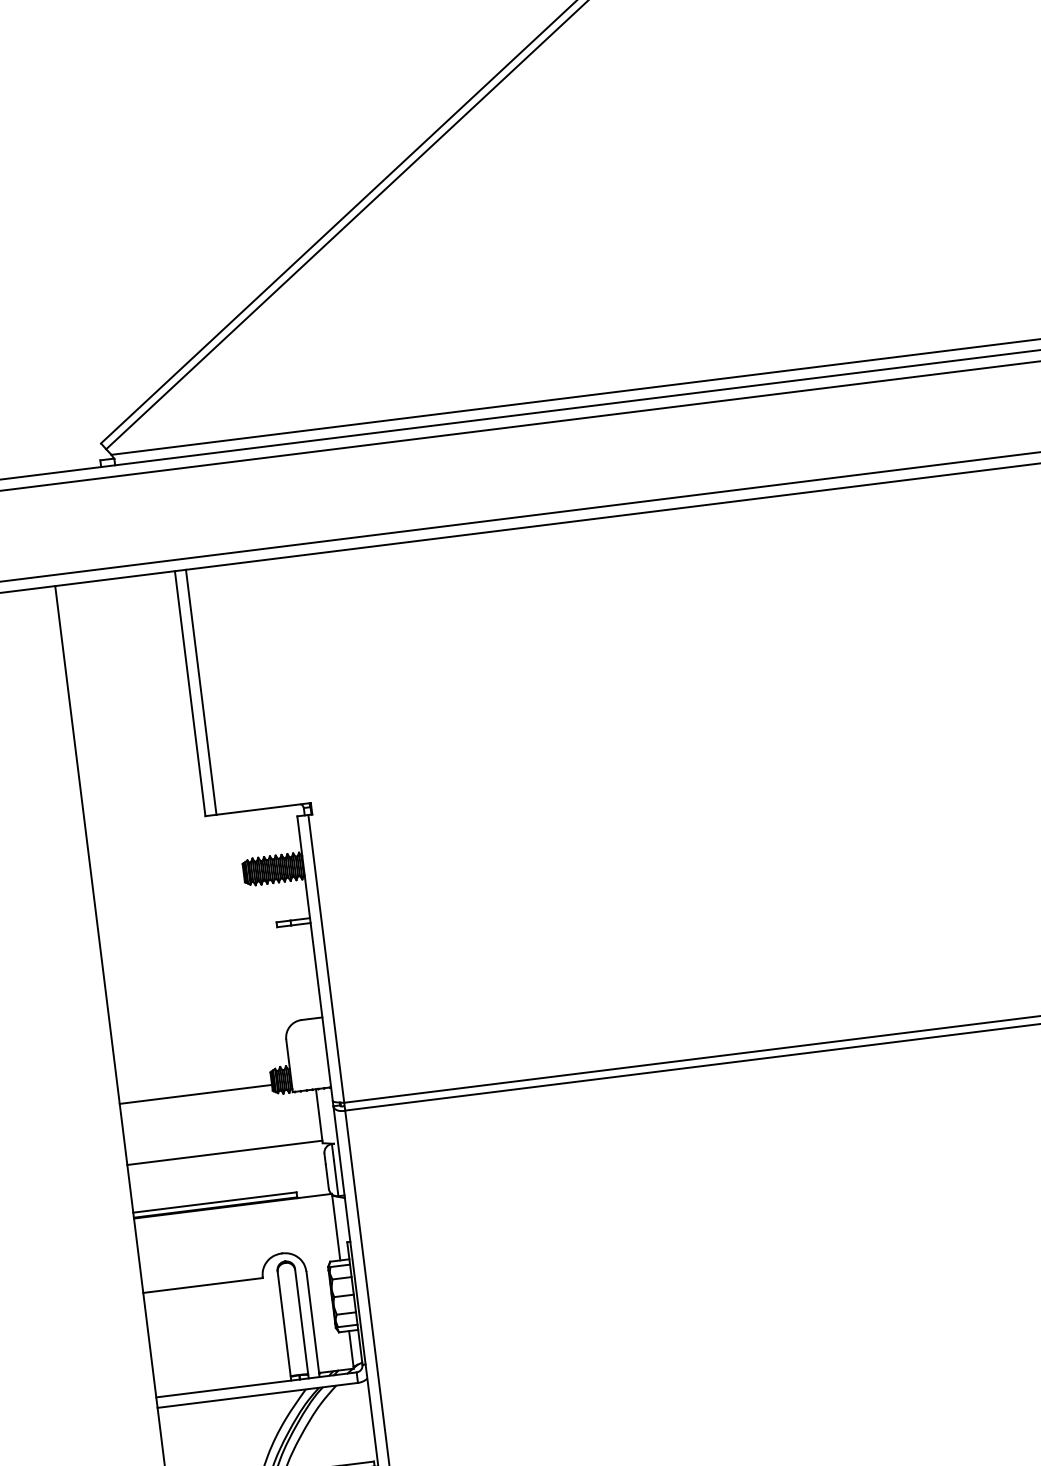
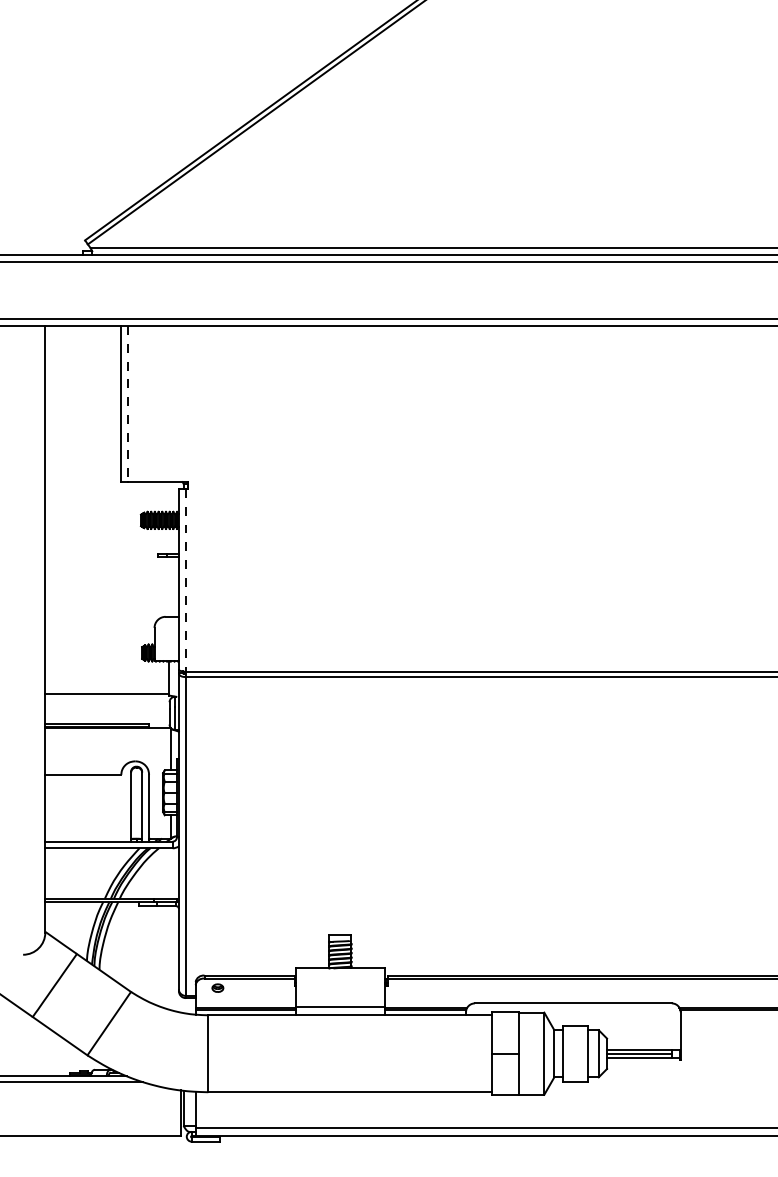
line: (201, 691) -> (128, 403), solid -> dashed
line: (325, 958) -> (185, 580), solid -> dashed
line: (195, 1095) -> (93, 655), removed

